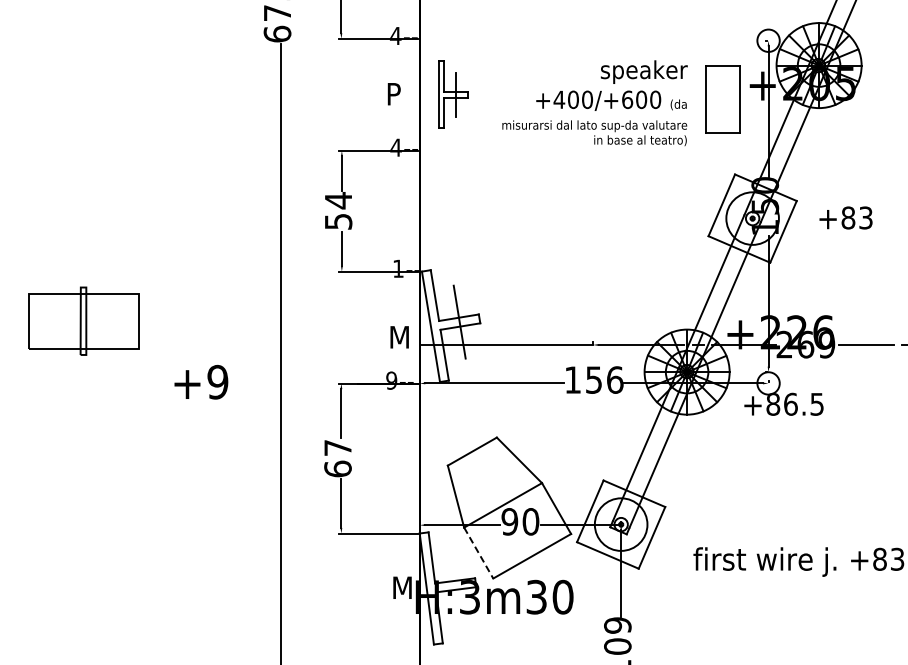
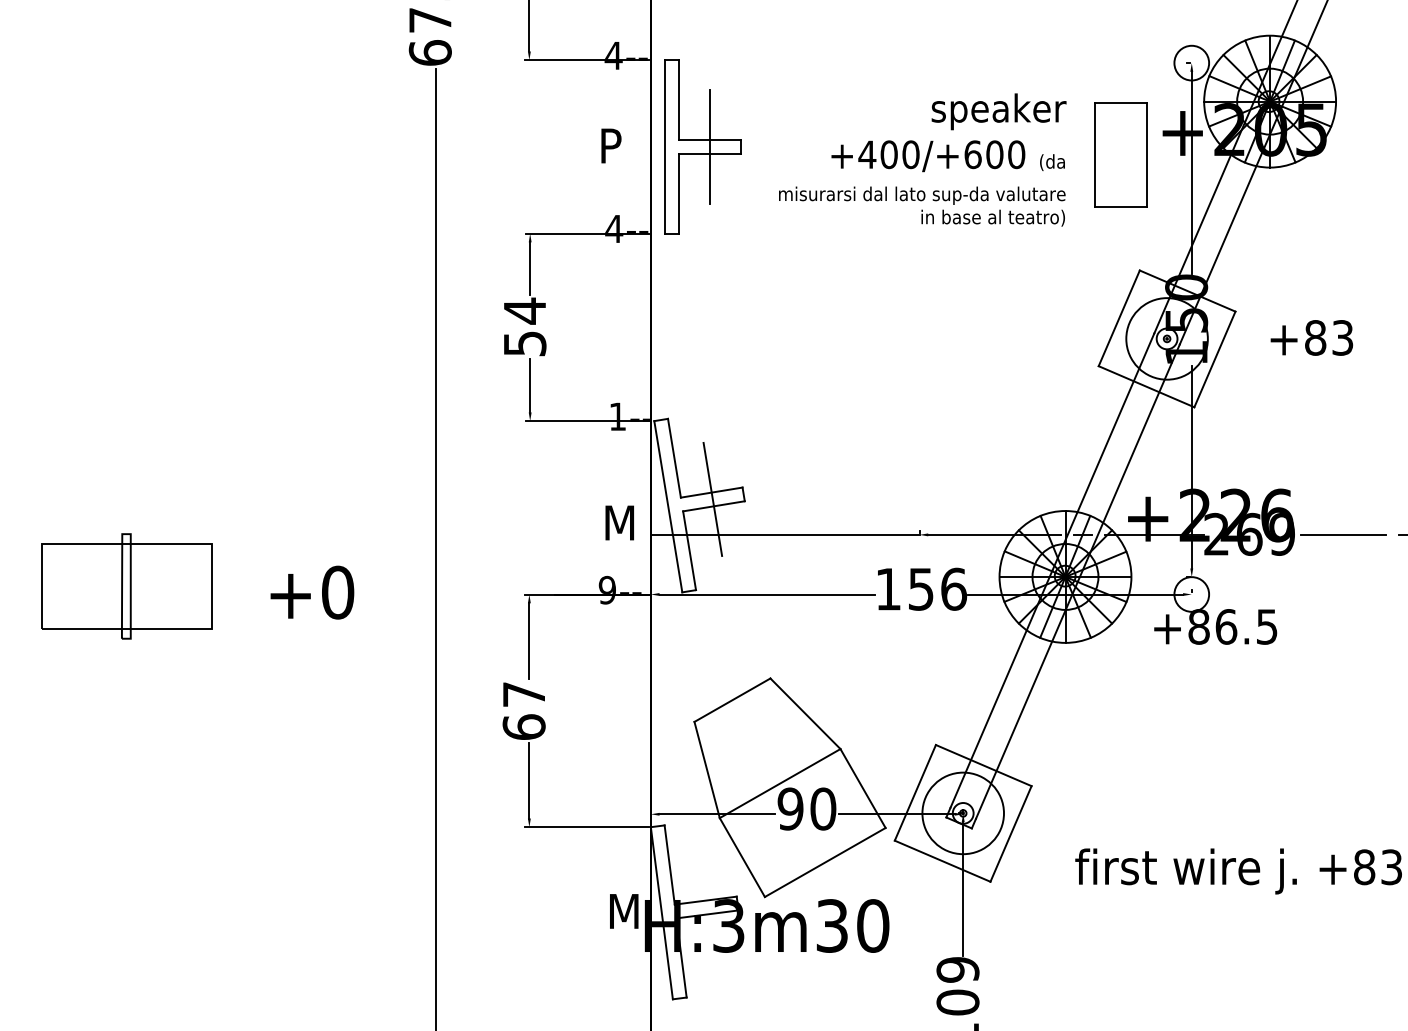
part: (453, 94) -> (703, 146), size x1.67
part: (83, 320) -> (126, 585), moved
text: (217, 382) -> (337, 593), +9 -> +0
line: (478, 553) -> (741, 858), dashed -> solid

